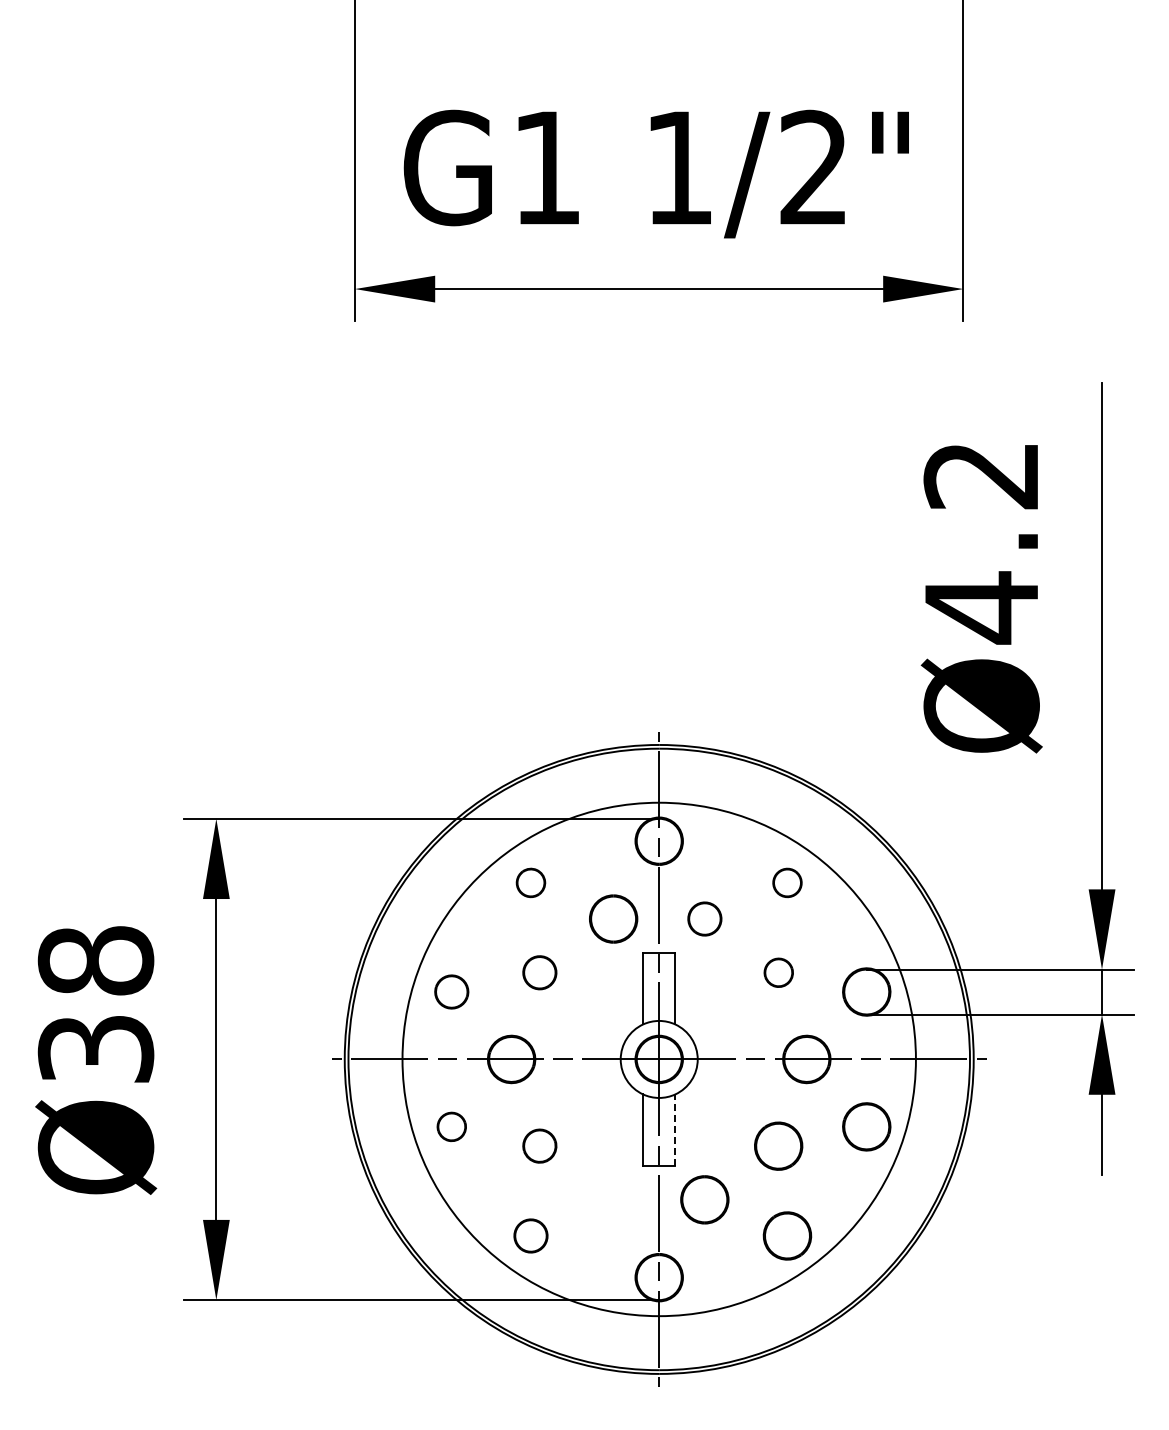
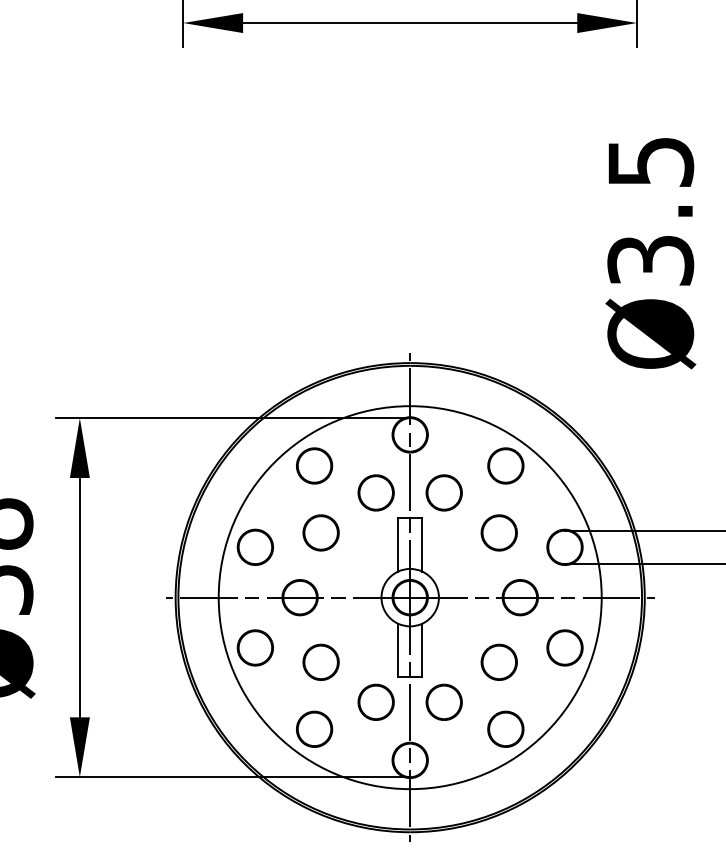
text: (981, 543) -> (650, 212), Ø4.2 -> Ø3.5
part: (530, 882) -> (314, 465), size x1.67
part: (787, 882) -> (505, 465), size x1.67
part: (704, 918) -> (443, 492), size x1.43
part: (539, 972) -> (320, 532), size x1.43
part: (778, 972) -> (499, 532), size x1.67
part: (451, 991) -> (255, 546), size x1.43
part: (451, 1126) -> (255, 647), size x1.67
line: (675, 1130) -> (422, 650), dashed -> solid
part: (539, 1145) -> (320, 661), size x1.43
part: (613, 1199) -> (376, 702), added
part: (530, 1235) -> (314, 728), size x1.43

